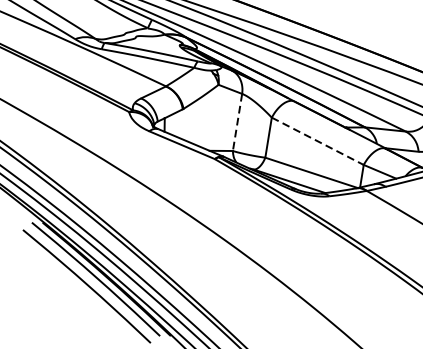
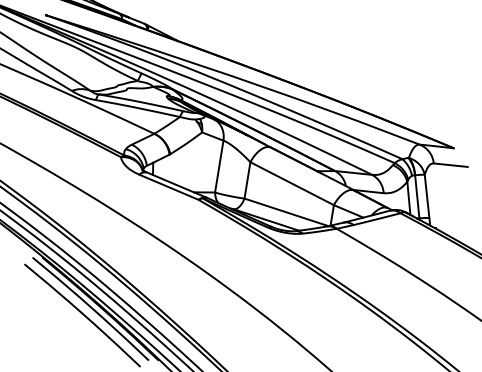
line: (237, 123) -> (219, 167), dashed -> solid
line: (318, 141) -> (292, 183), dashed -> solid

